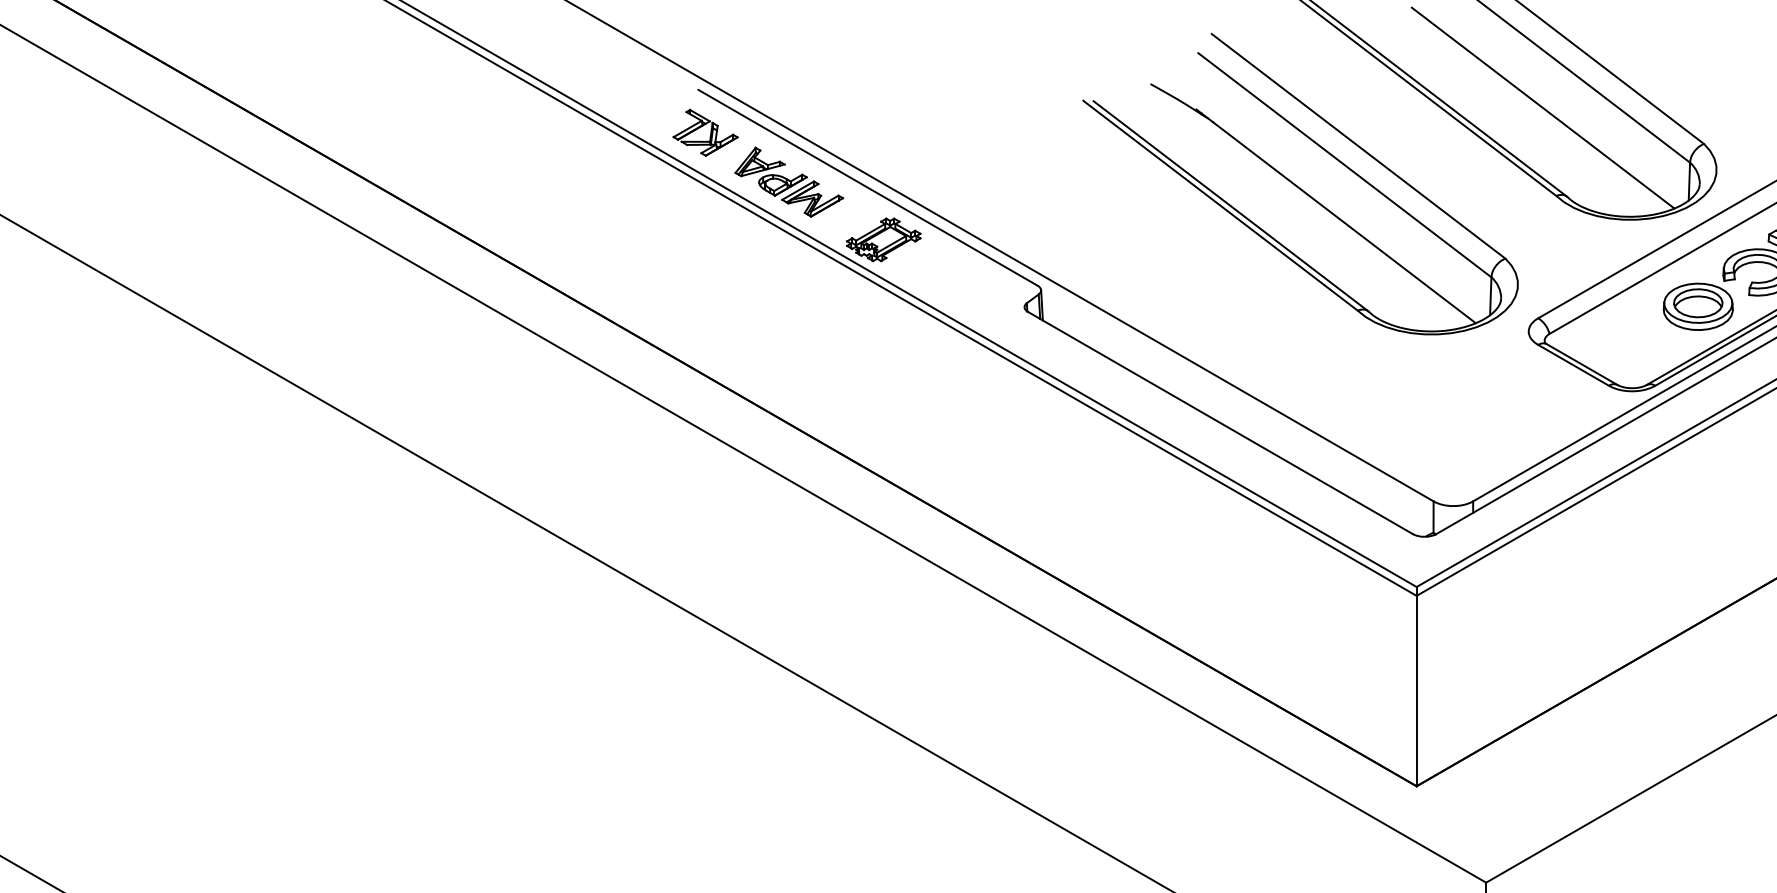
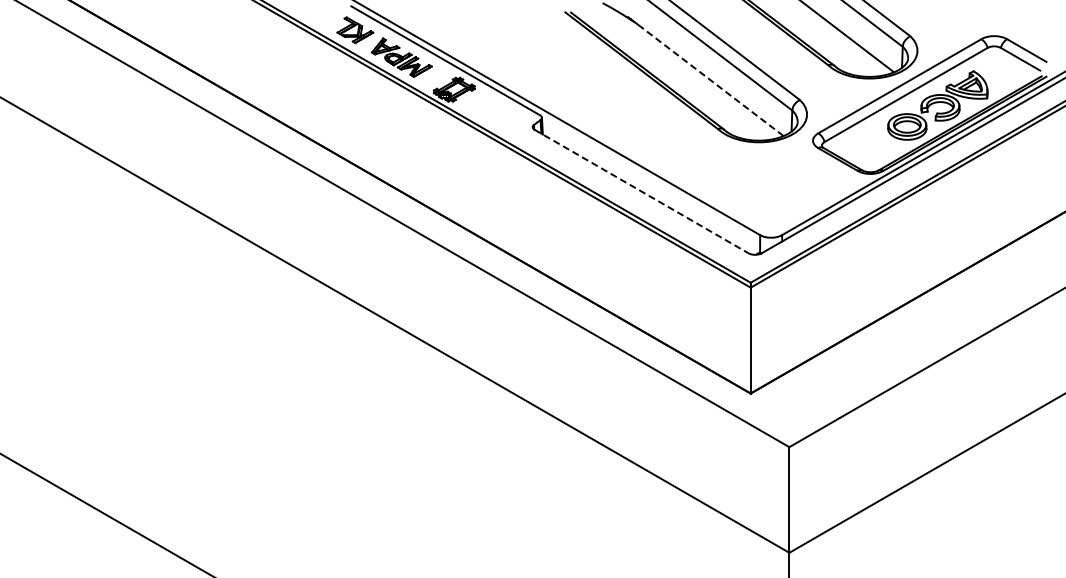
line: (1344, 223) -> (710, 80), solid -> dashed
line: (1220, 422) -> (641, 191), solid -> dashed

